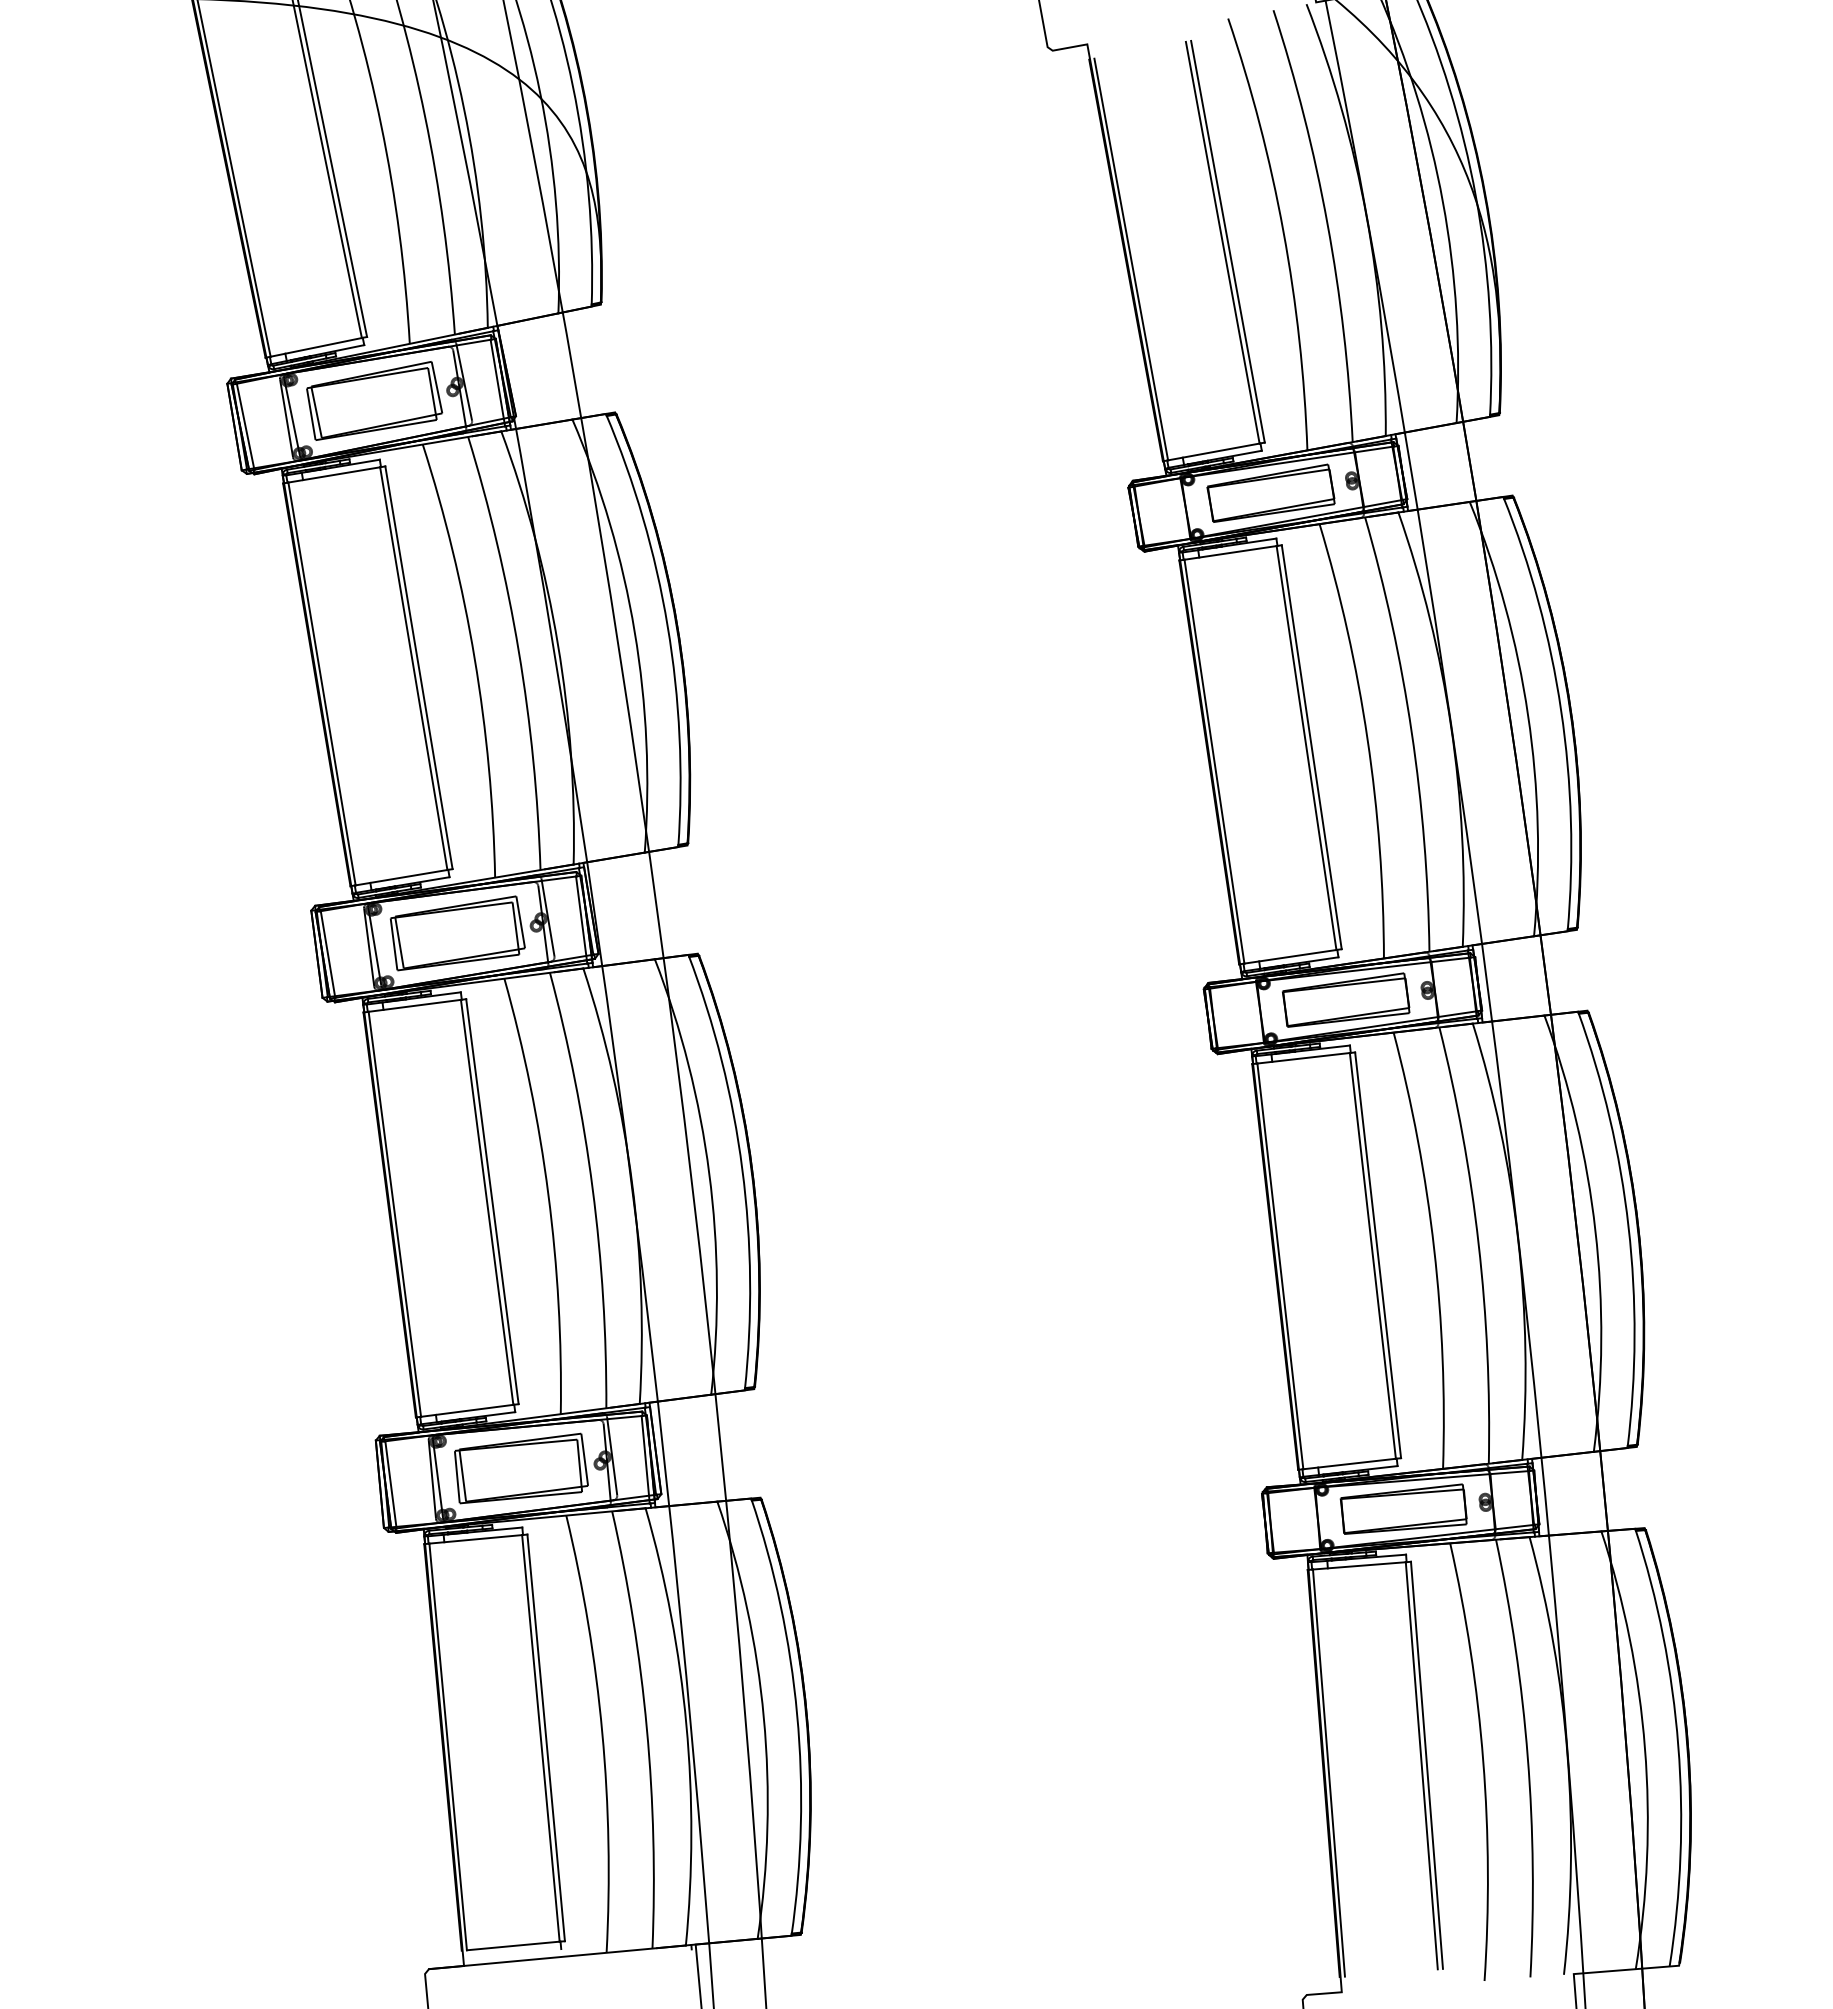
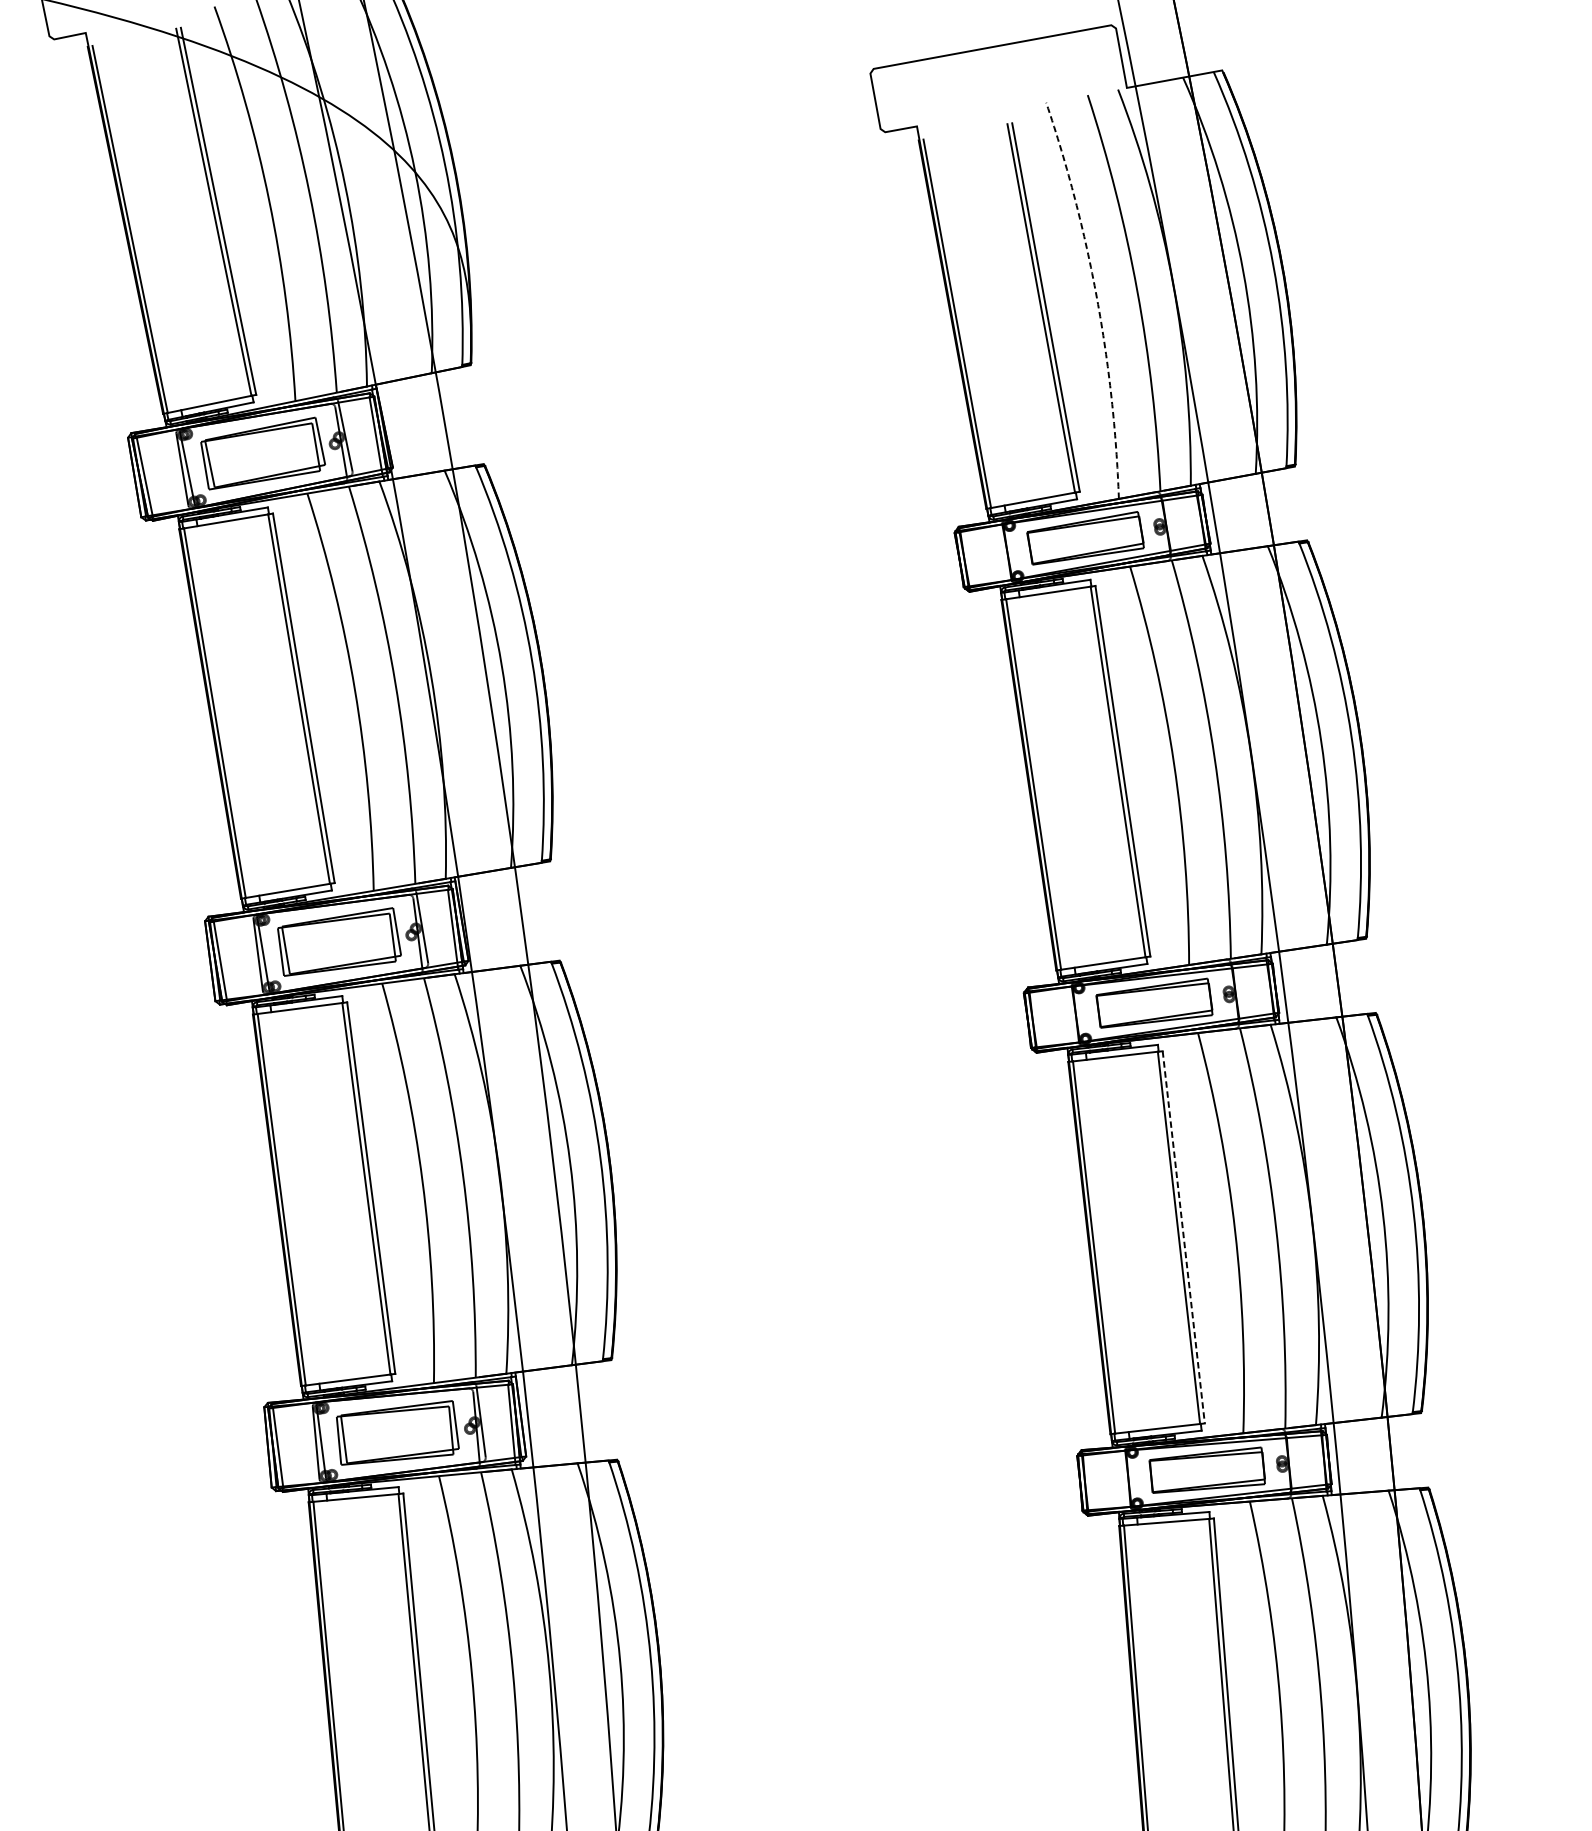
arc: (1283, 231) -> (1096, 298), solid -> dashed
line: (1378, 1255) -> (1184, 1237), solid -> dashed

